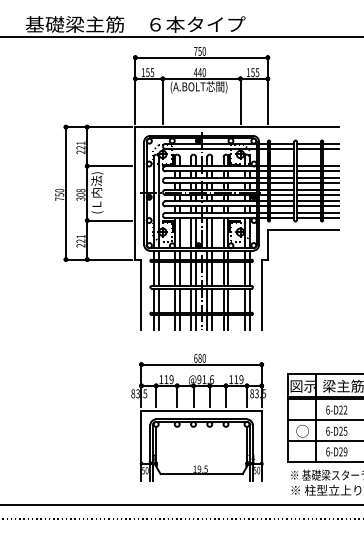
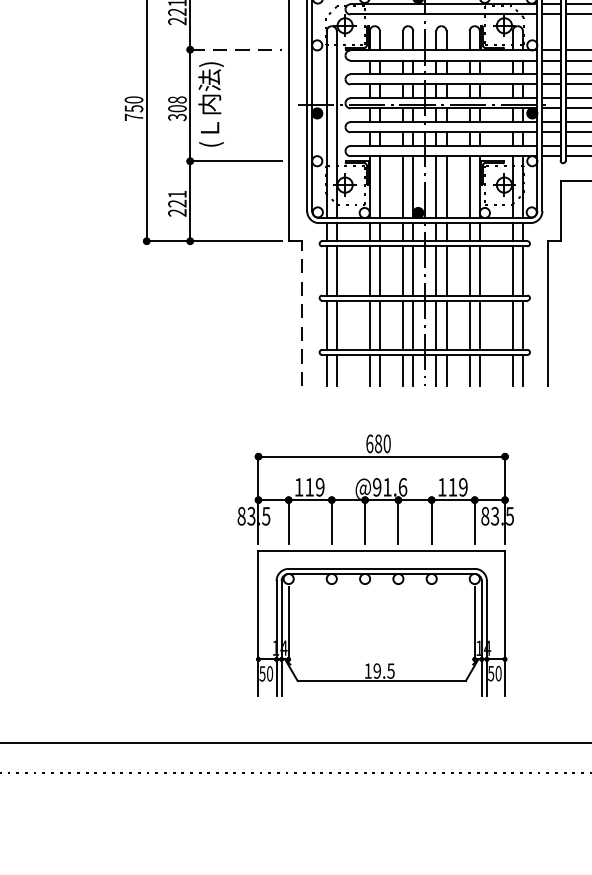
line: (110, 166) -> (238, 50), solid -> dashed
line: (141, 294) -> (301, 312), solid -> dashed
part: (198, 417) -> (375, 564), moved

